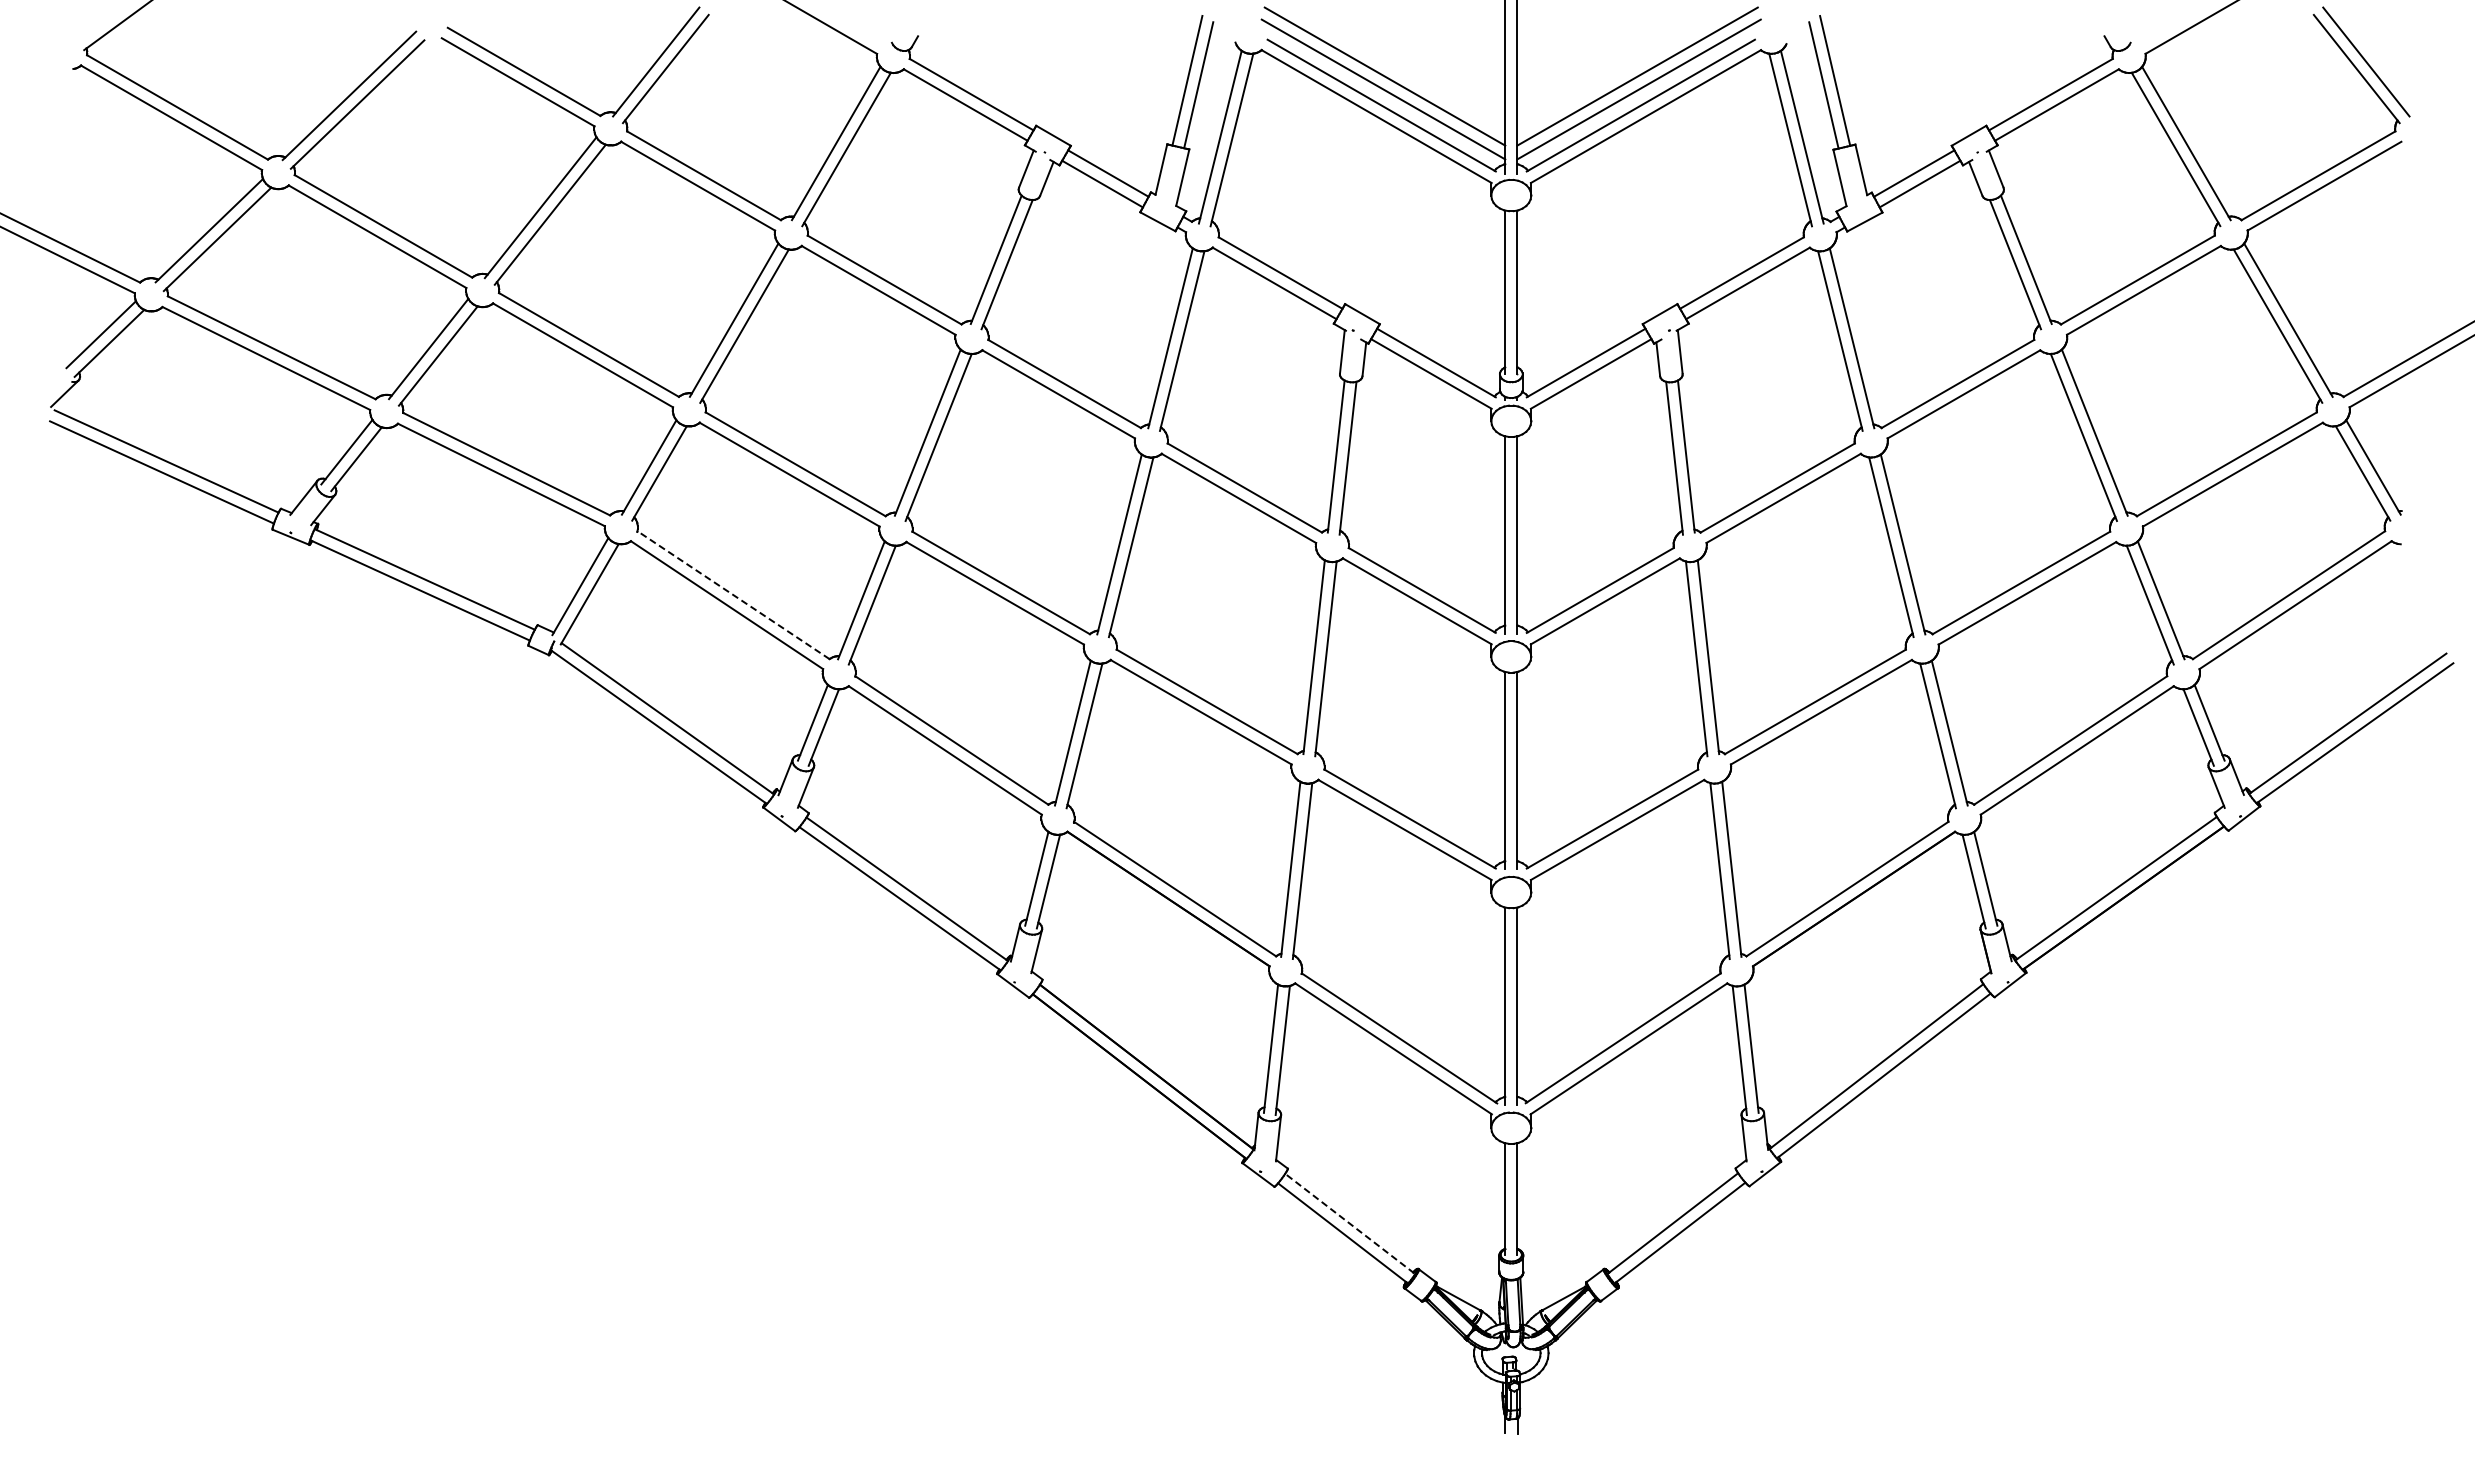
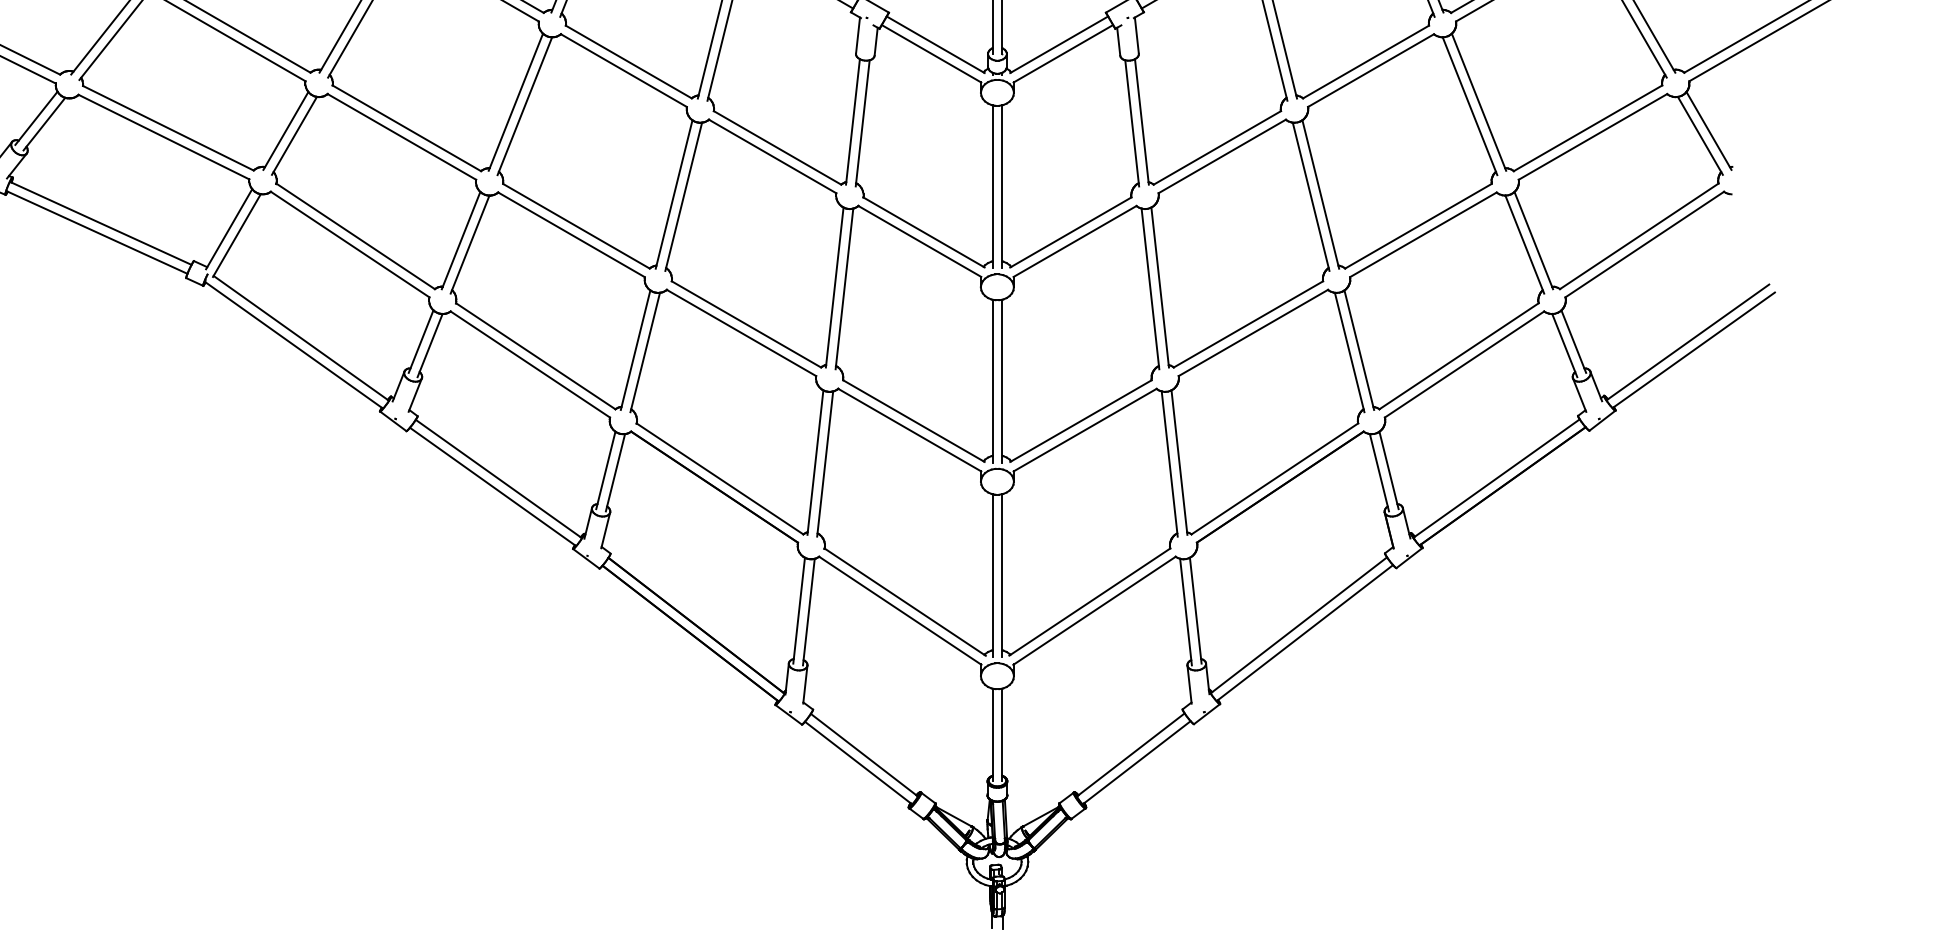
line: (733, 594) -> (355, 235), dashed -> solid
line: (1349, 1223) -> (863, 754), dashed -> solid

